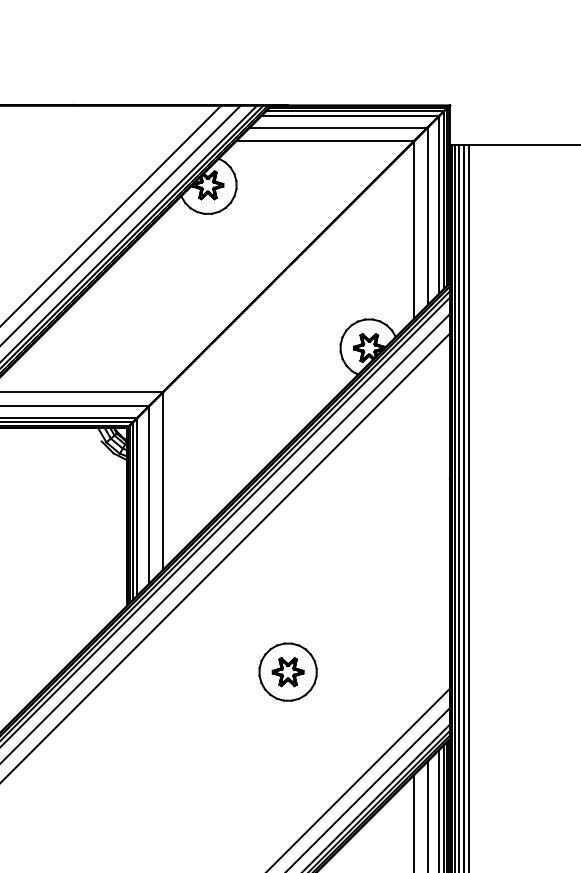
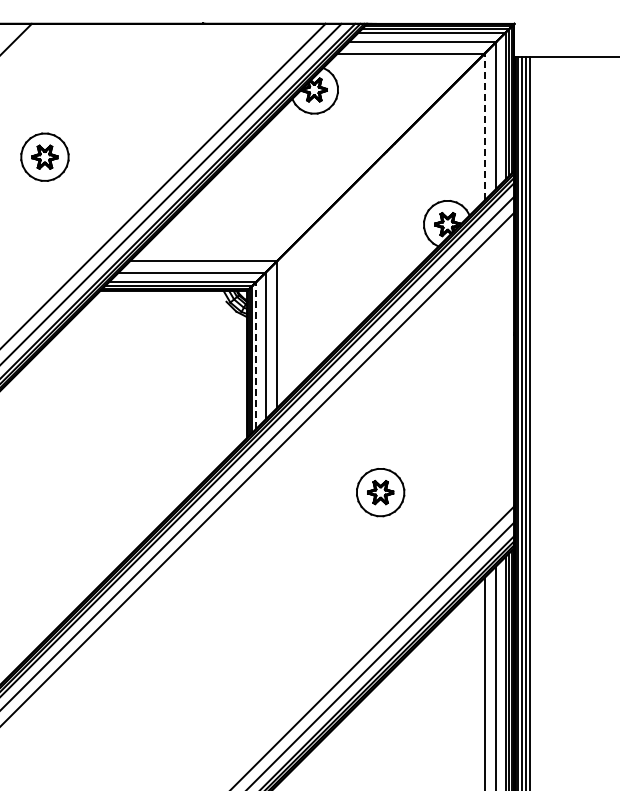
line: (413, 229) -> (484, 126), solid -> dashed
line: (138, 506) -> (256, 355), solid -> dashed

